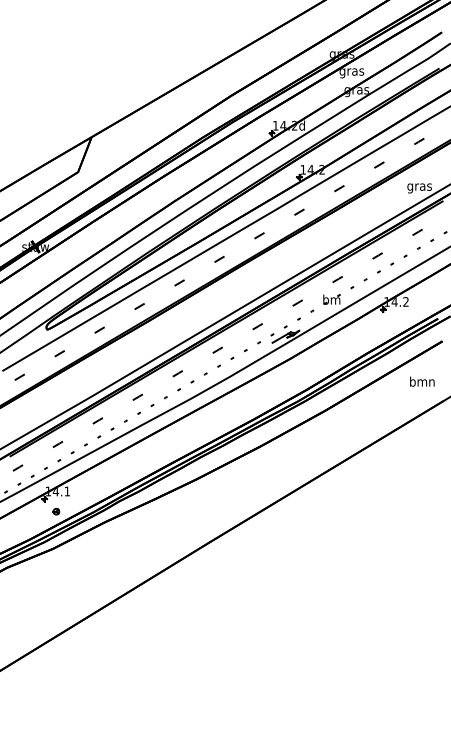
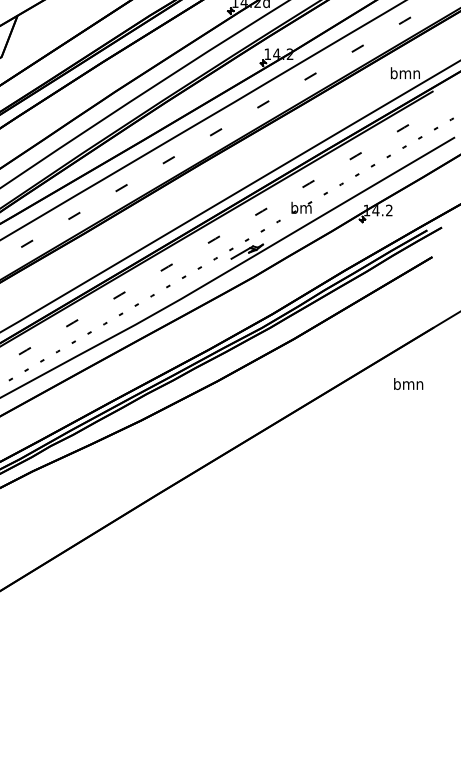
text: (419, 186) -> (405, 74), gras -> bmn
text: (422, 381) -> (408, 383), moved

